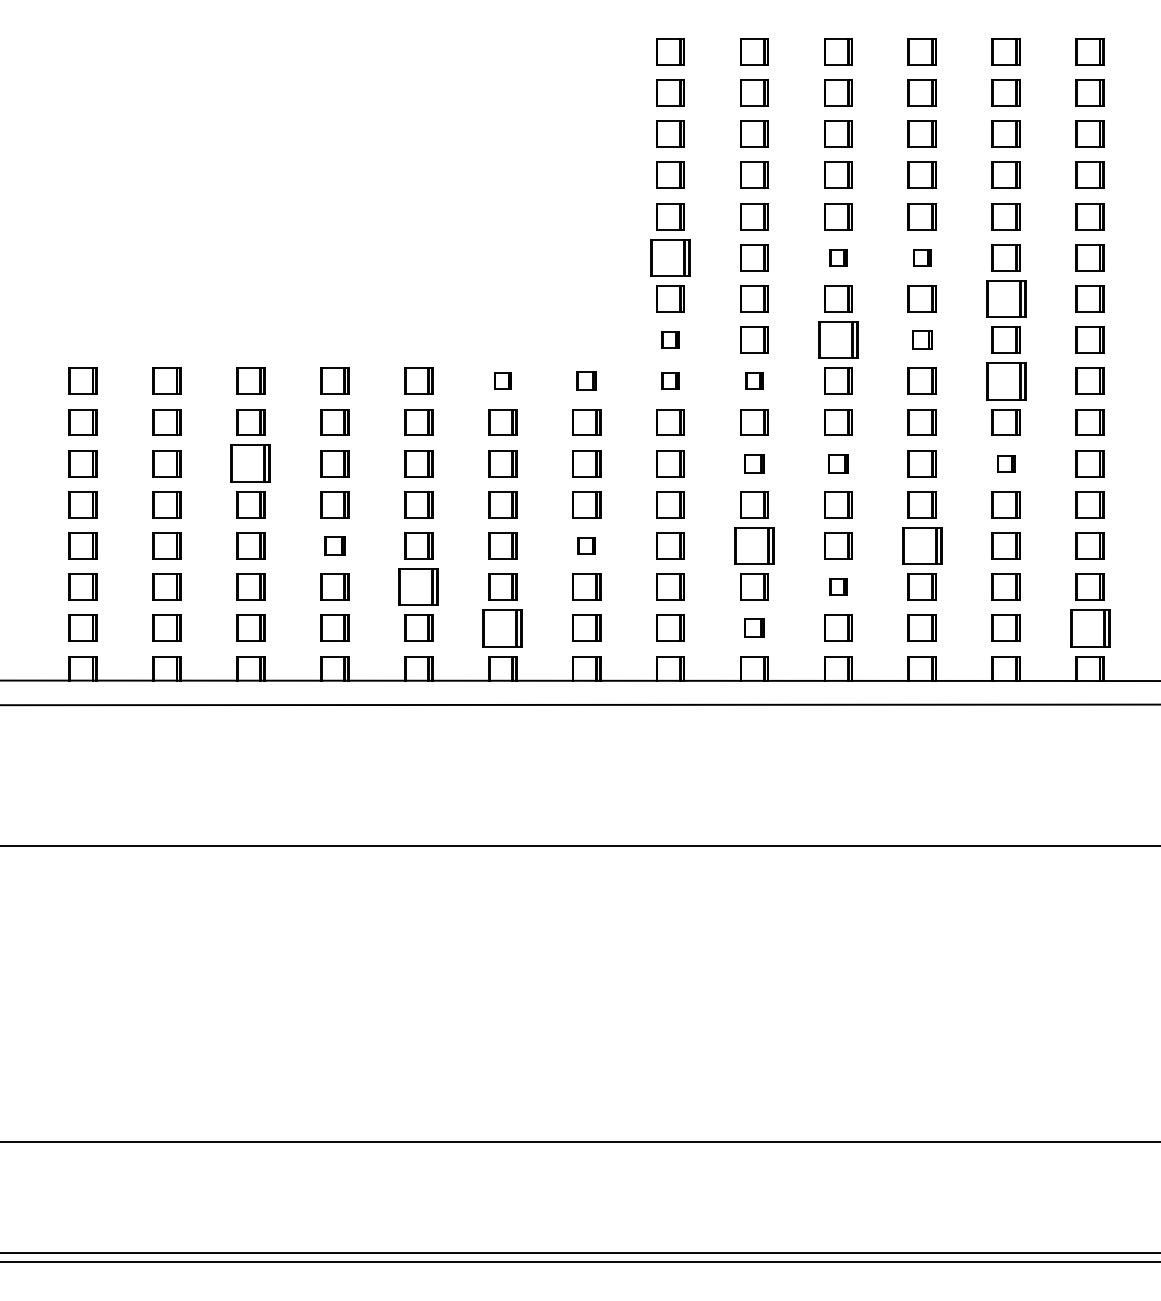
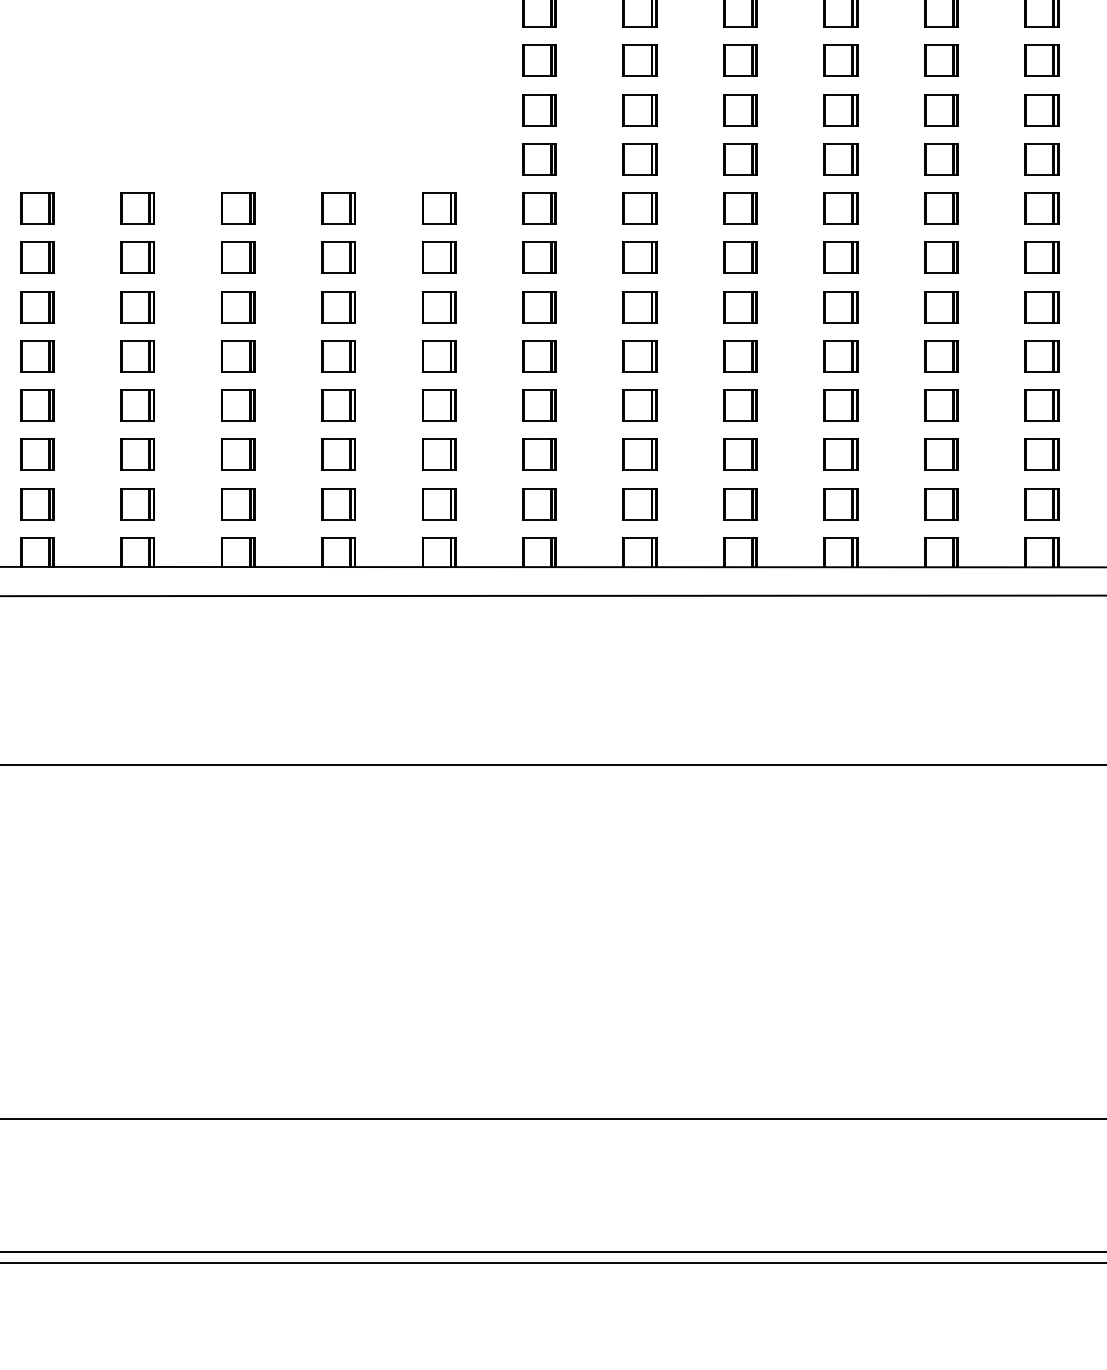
part: (670, 257) -> (539, 60), size x0.71
part: (838, 257) -> (740, 60), size x1.67
part: (921, 257) -> (839, 60), size x1.67
part: (1005, 298) -> (940, 109), size x0.71
part: (670, 339) -> (539, 158), size x1.67
part: (838, 339) -> (740, 158), size x0.71
part: (921, 339) -> (839, 158), size x1.43
part: (502, 380) -> (338, 207), size x1.67
part: (586, 380) -> (438, 207), size x1.43
part: (670, 380) -> (539, 207), size x1.67
part: (754, 380) -> (640, 207), size x1.67
part: (1005, 380) -> (940, 207), size x0.71
part: (250, 463) -> (36, 307), size x0.71
part: (754, 463) -> (640, 307), size x1.43
part: (838, 463) -> (740, 307), size x1.43
part: (1005, 463) -> (940, 307), size x1.67
part: (334, 545) -> (137, 405), size x1.43
part: (586, 545) -> (438, 405), size x1.67
part: (754, 545) -> (640, 405), size x0.71
part: (921, 545) -> (839, 405), size x0.71
part: (418, 586) -> (237, 454), size x0.71
part: (838, 586) -> (740, 454), size x1.67
part: (502, 627) -> (338, 503), size x0.71
part: (754, 627) -> (640, 503), size x1.43
part: (1089, 627) -> (1041, 503), size x0.71

